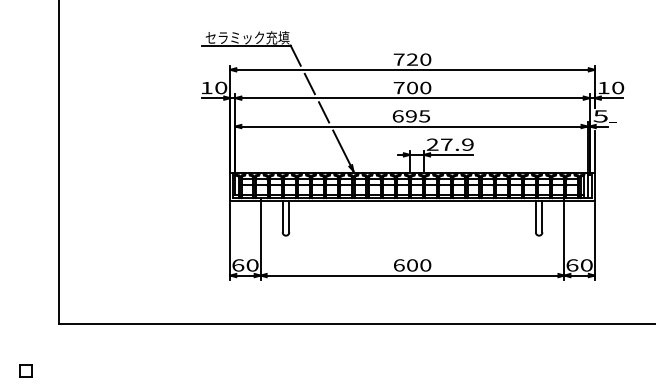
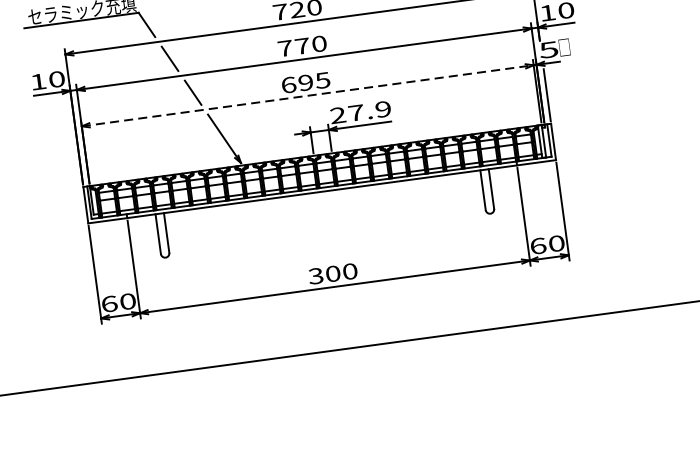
text: (412, 87) -> (302, 45), 700 -> 770
line: (411, 126) -> (307, 95), solid -> dashed
text: (398, 265) -> (315, 276), 600 -> 300

